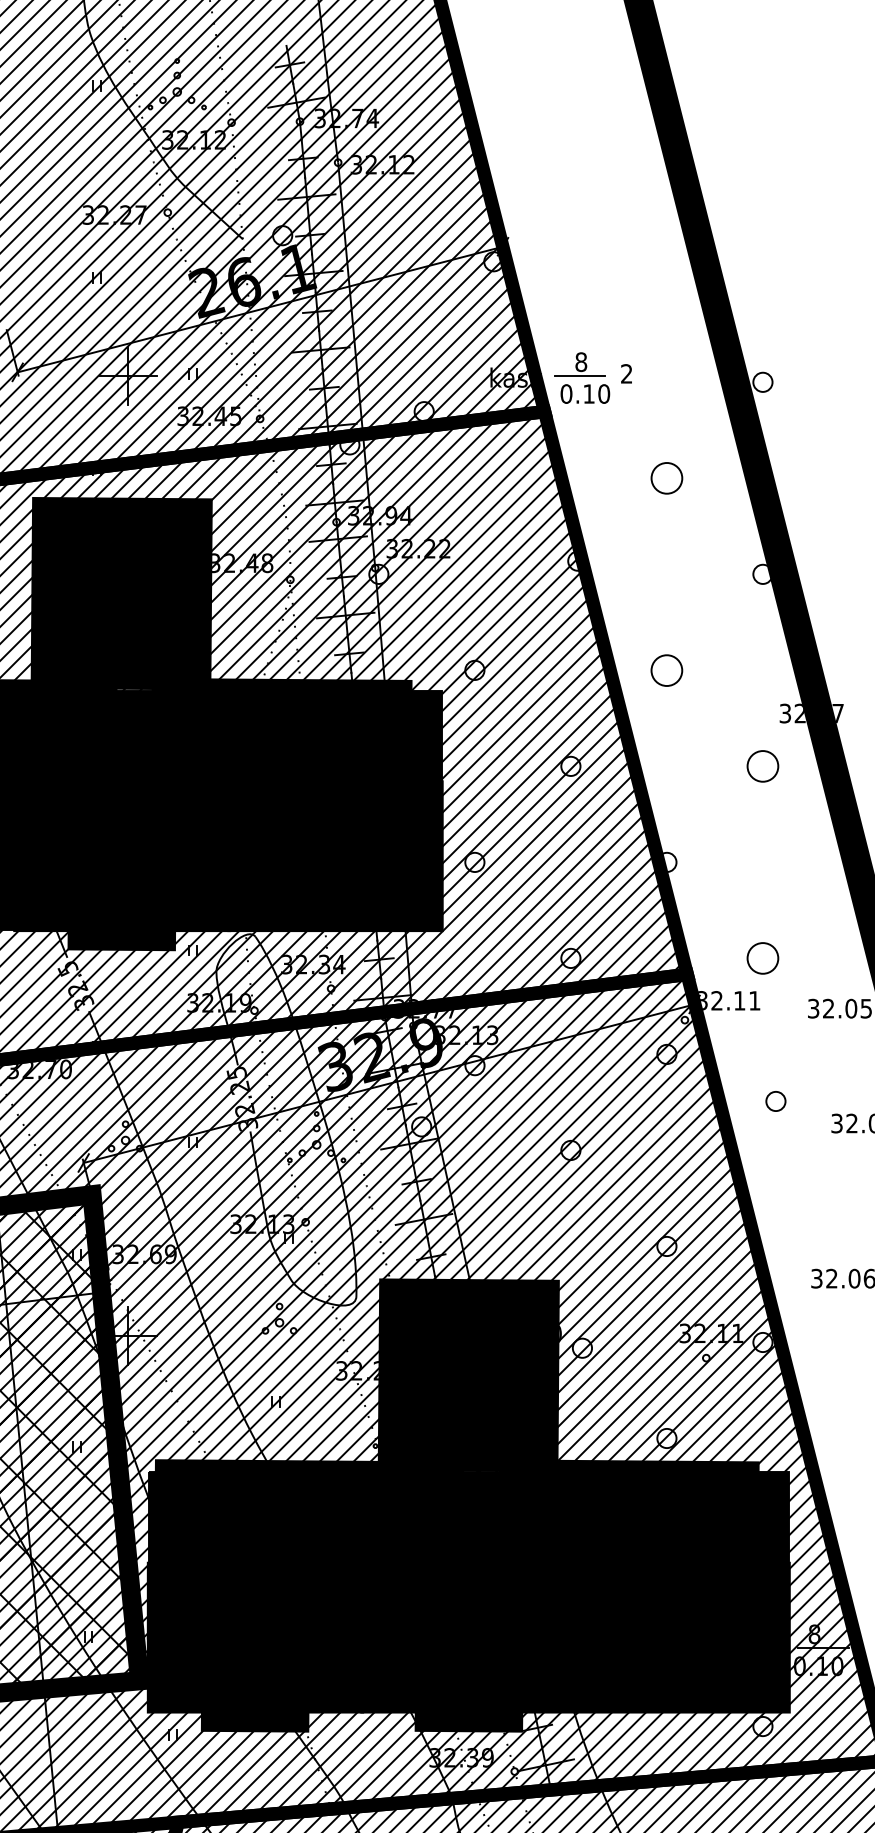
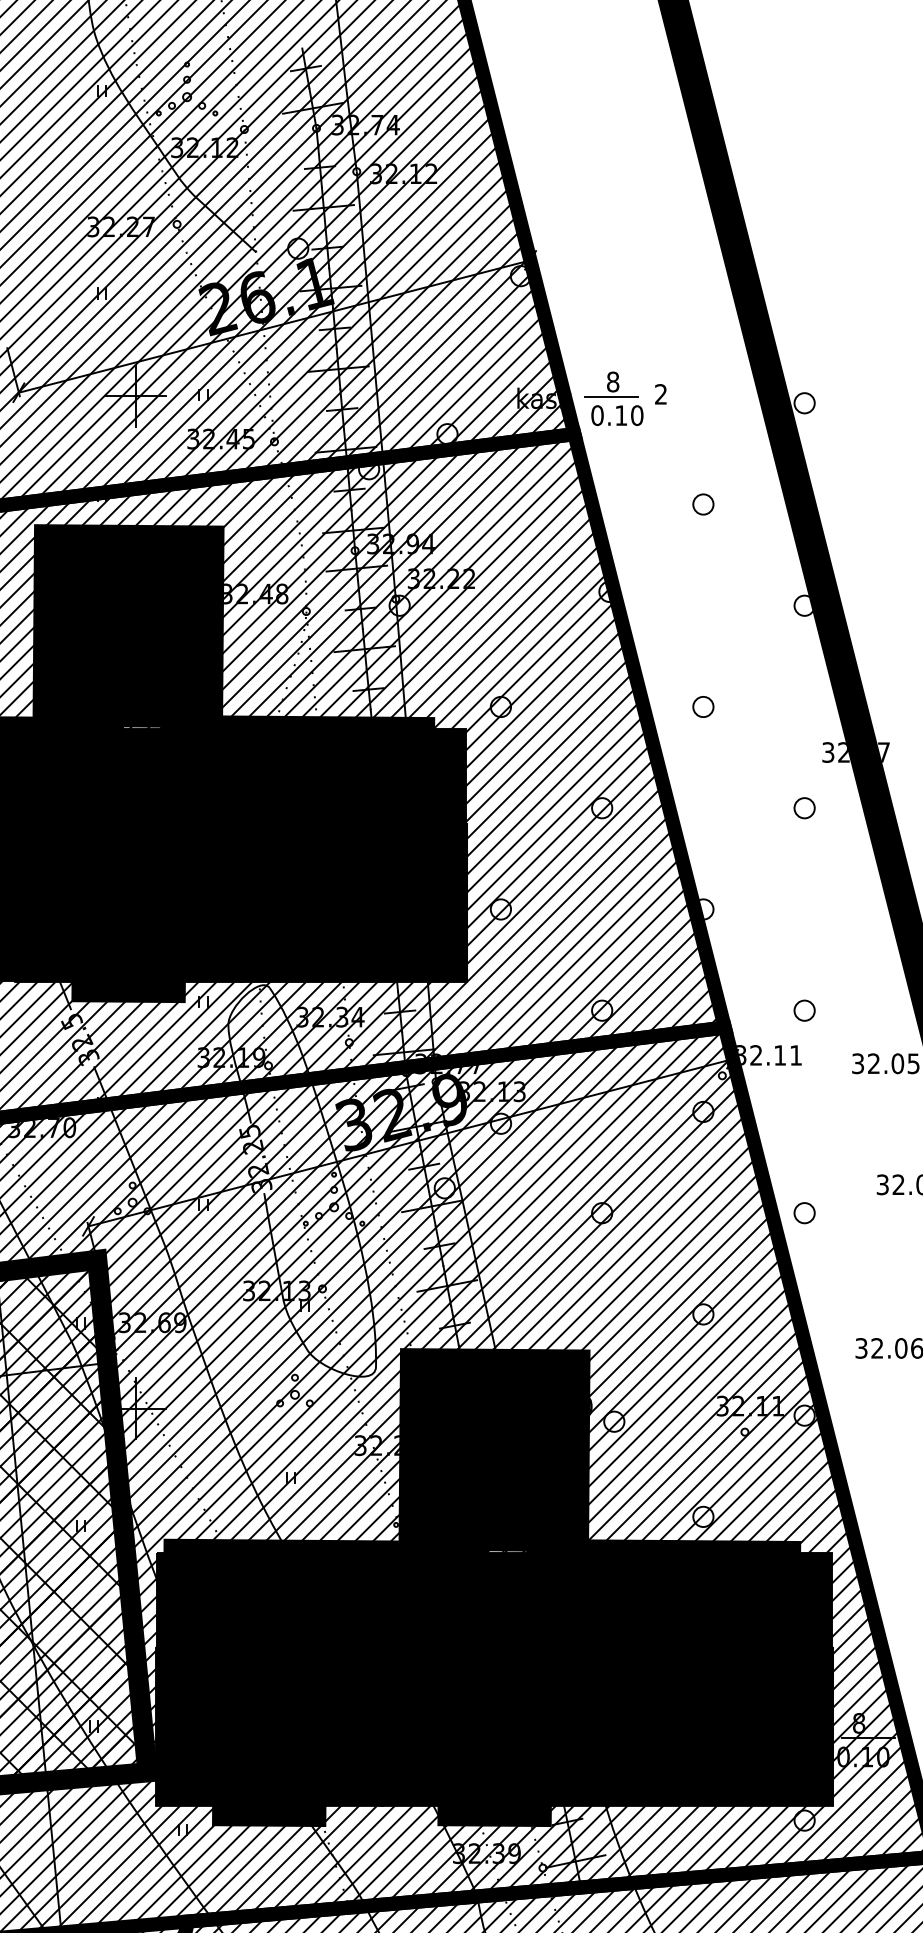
circle: (666, 477) -> (702, 503), size x0.62
circle: (666, 669) -> (702, 706), size x0.62
circle: (762, 766) -> (804, 808), size x0.62
circle: (762, 958) -> (804, 1010), size x0.62
circle: (775, 1101) -> (804, 1213), moved

